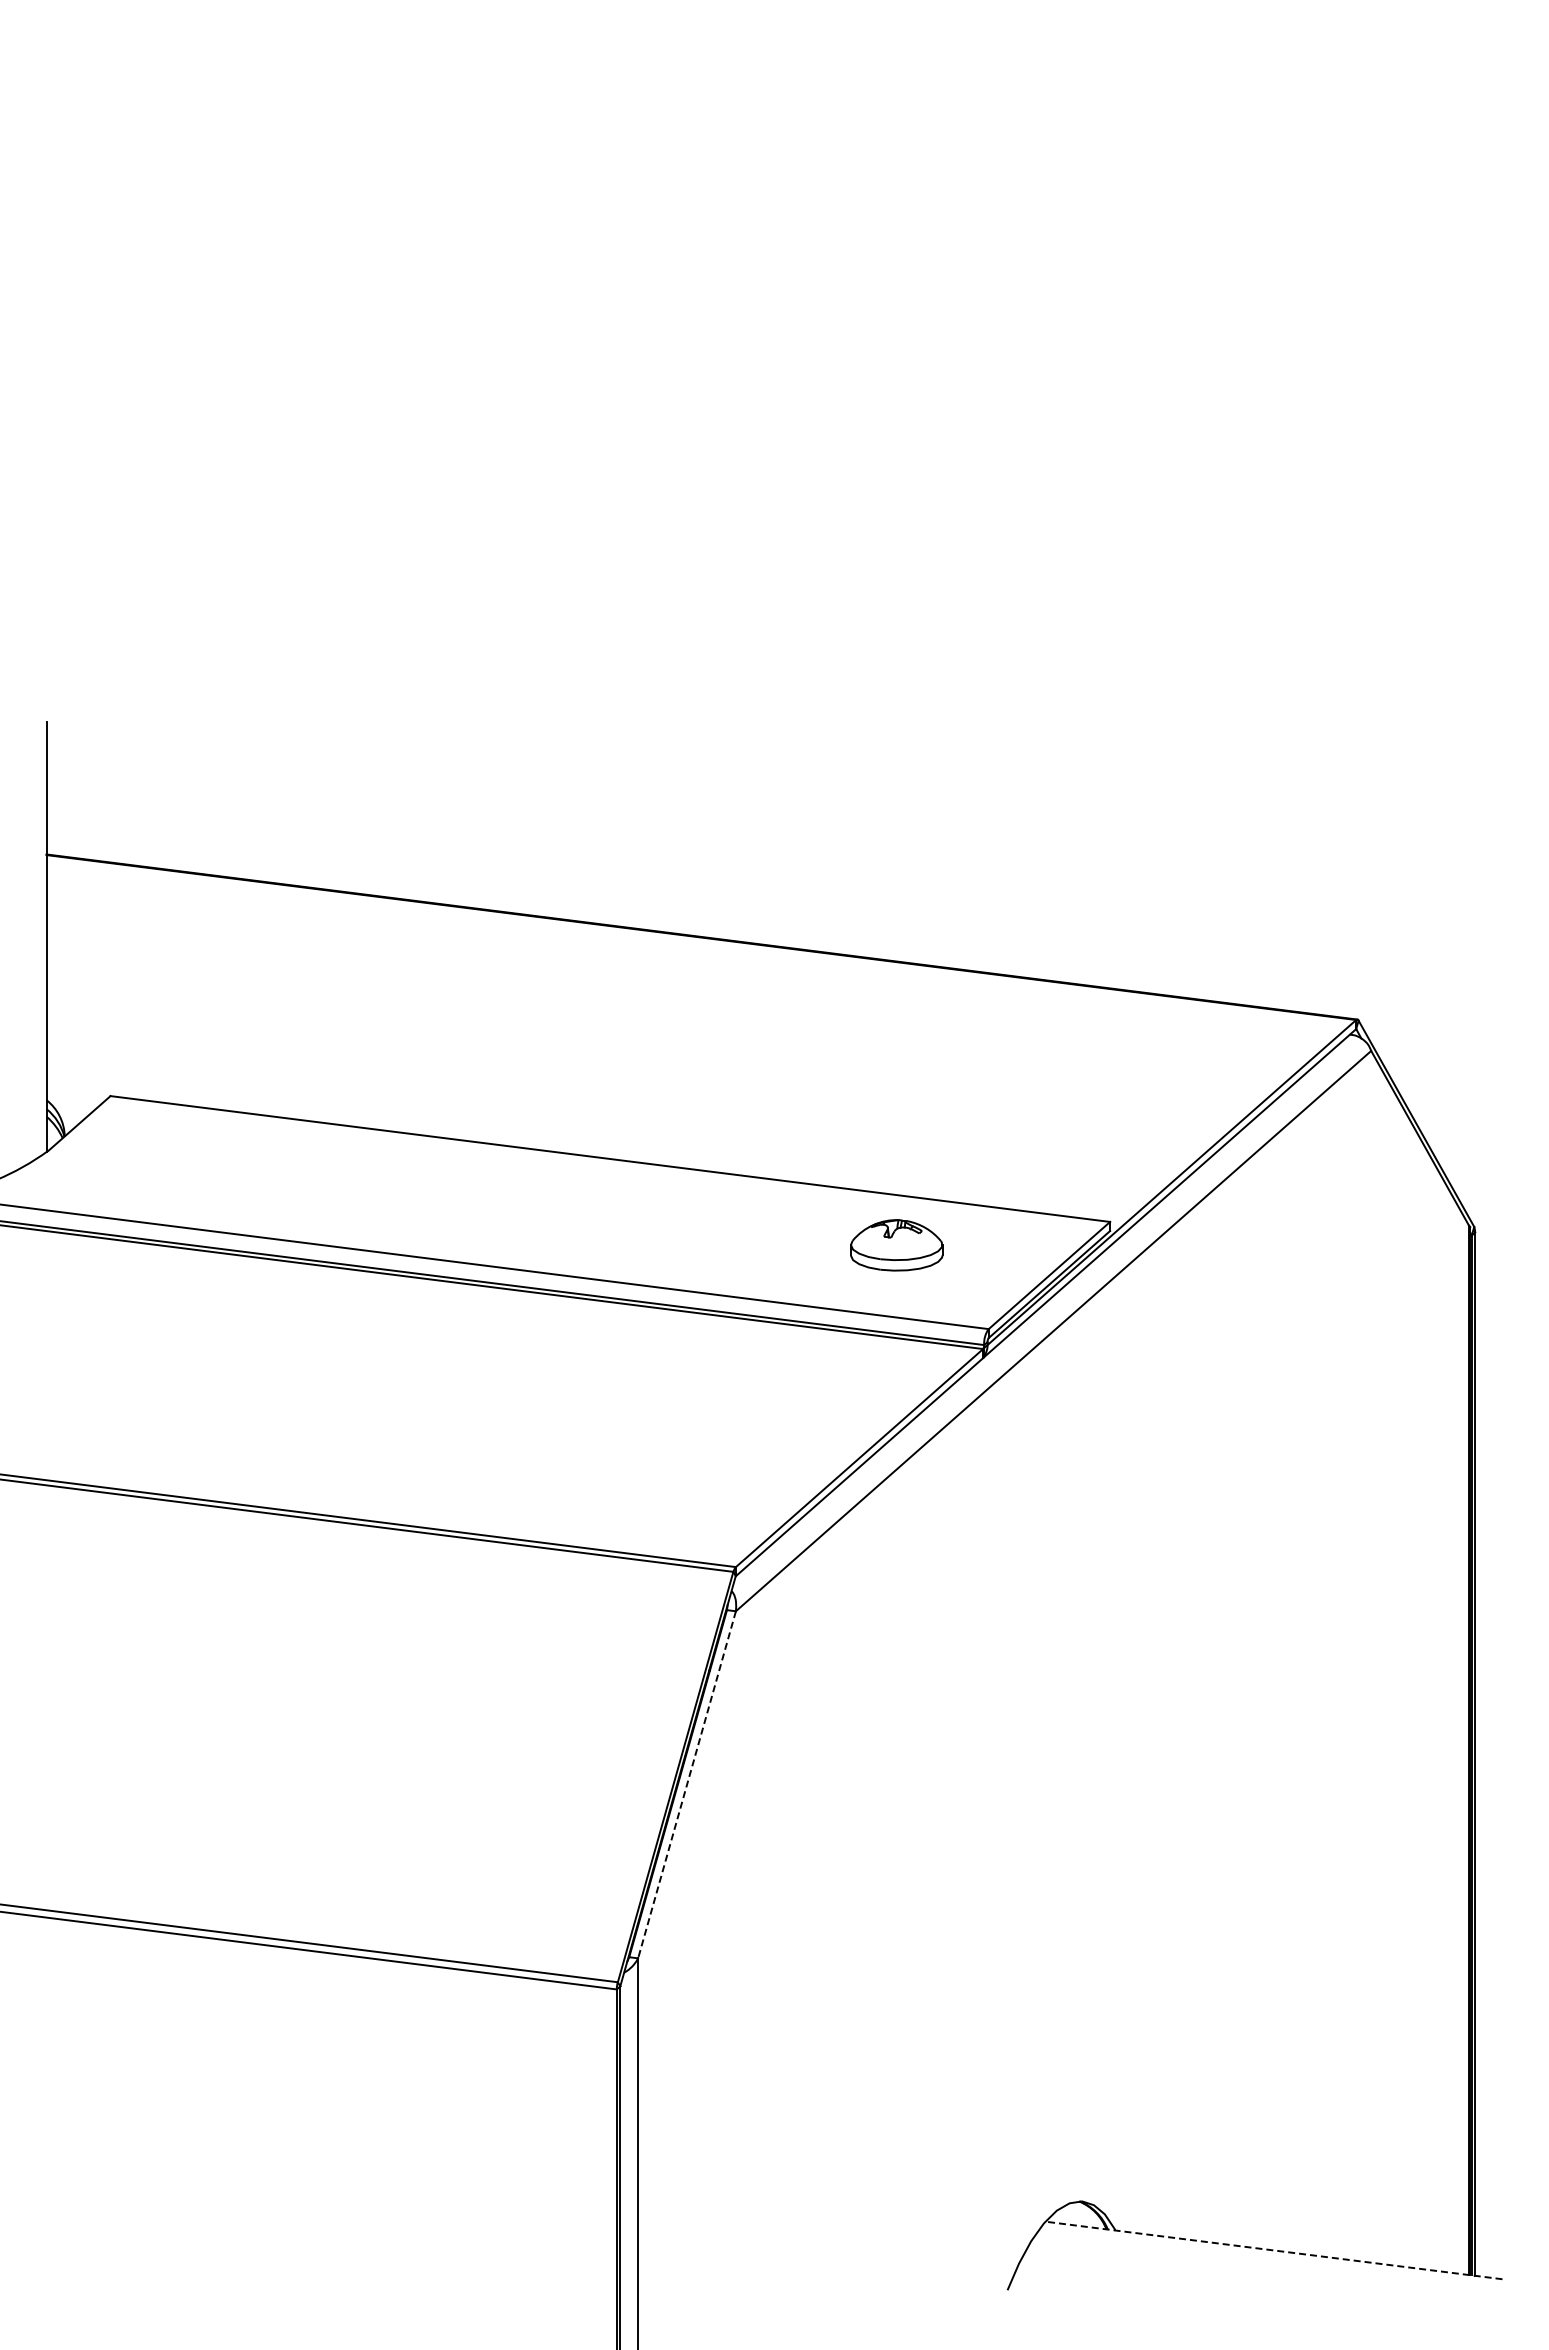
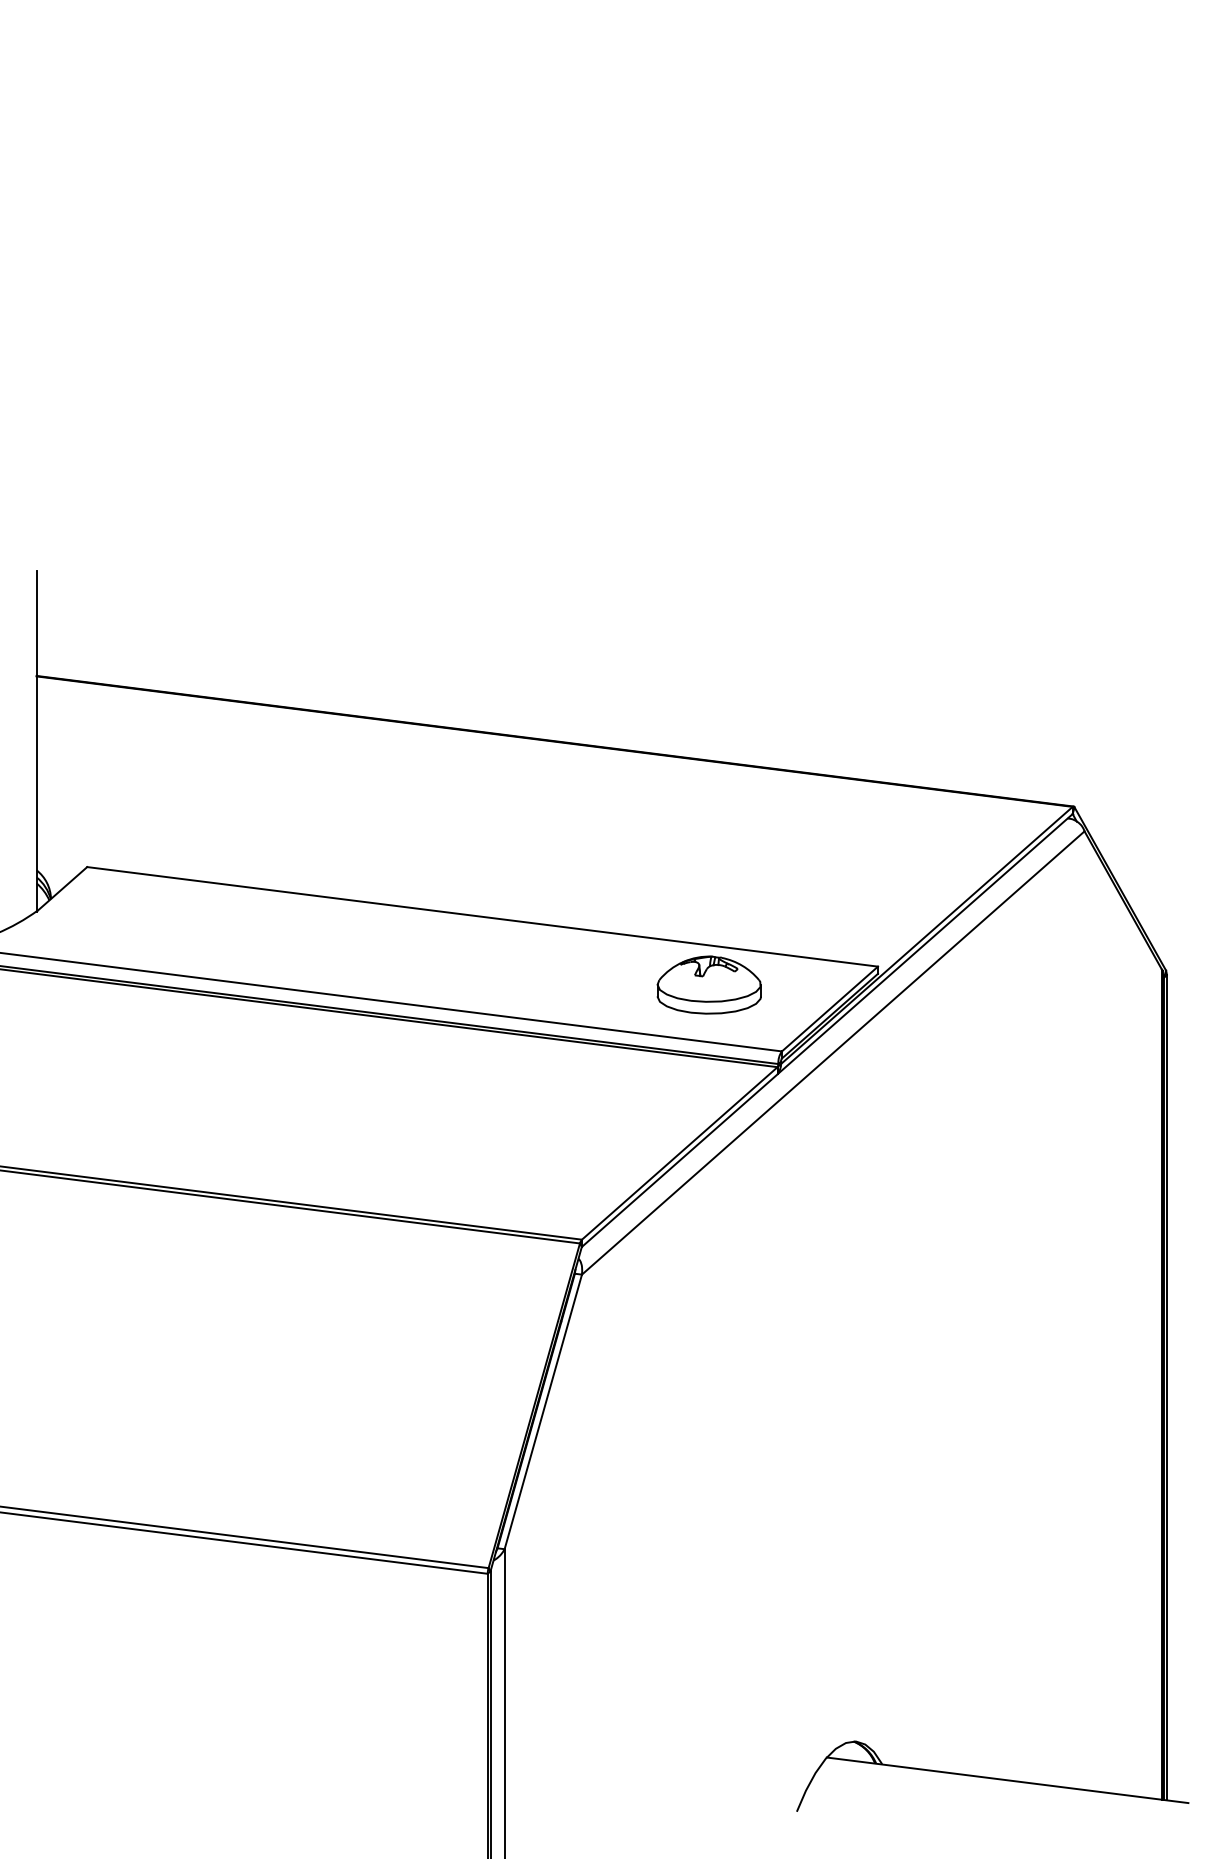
part: (896, 1245) -> (709, 985), size x1.43
line: (686, 1785) -> (542, 1412), dashed -> solid
line: (1273, 2250) -> (1007, 1780), dashed -> solid

